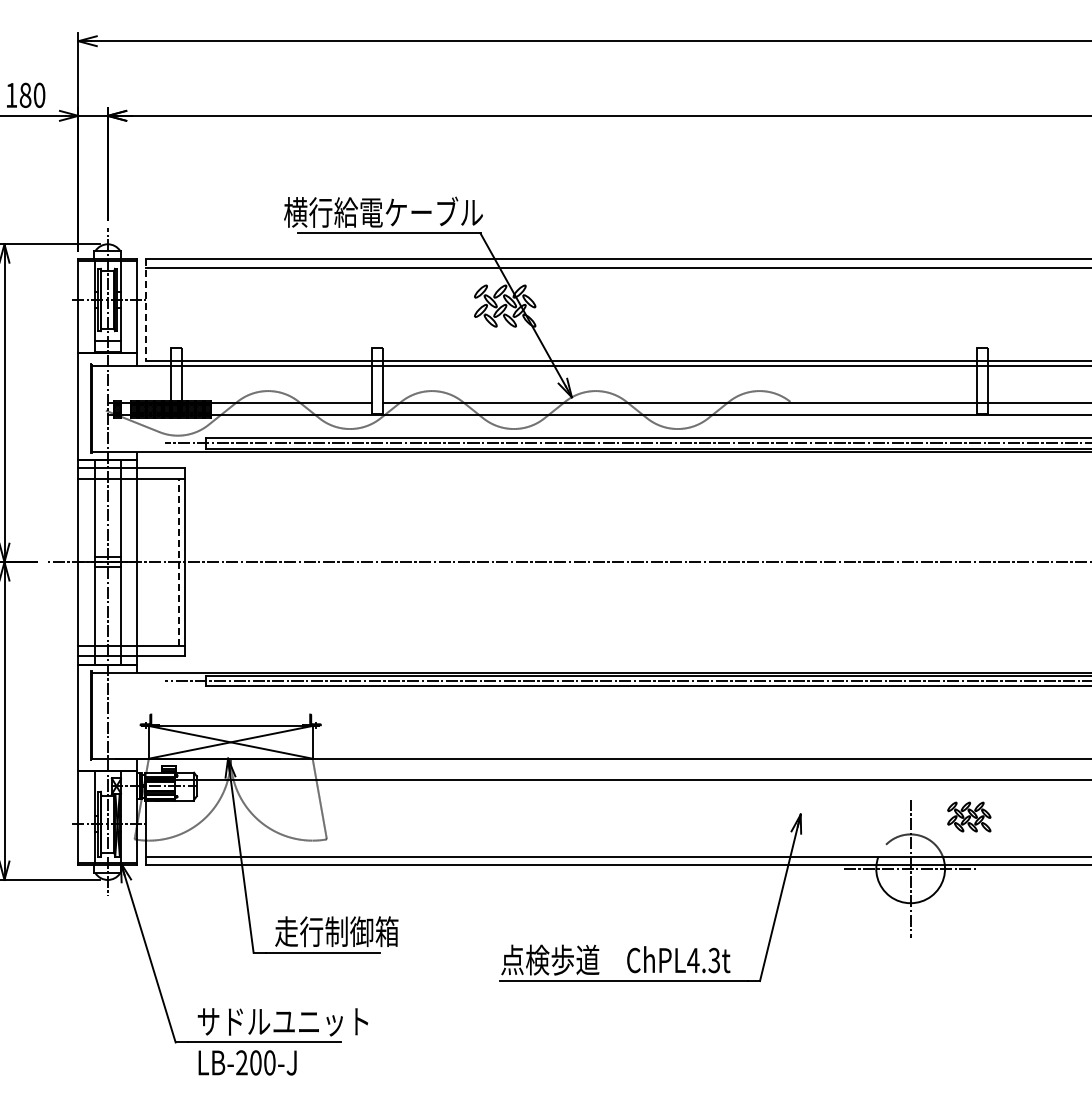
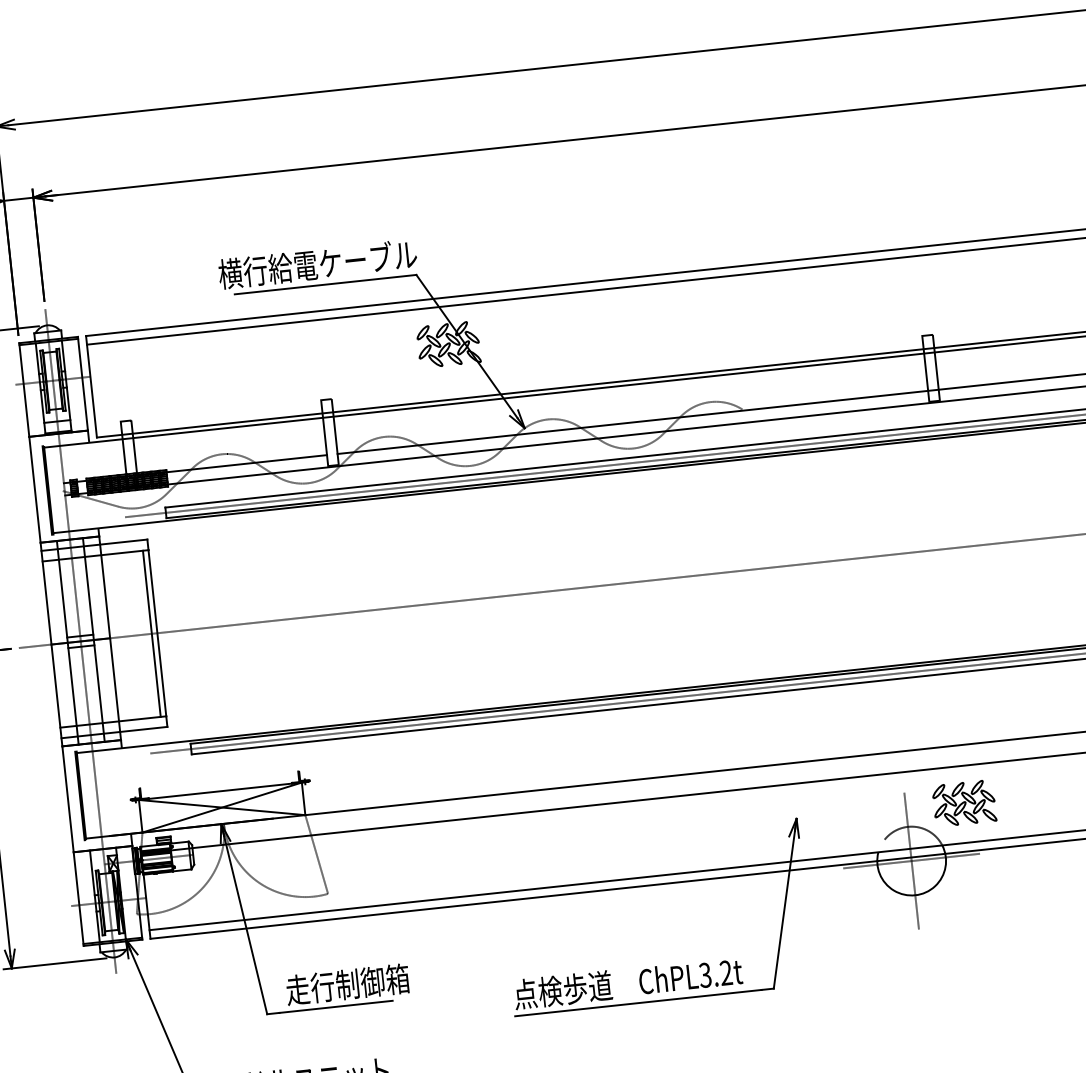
line: (145, 310) -> (91, 387), dashed -> solid
line: (179, 562) -> (152, 634), dashed -> solid
part: (969, 816) -> (964, 802), size x1.43
text: (703, 960) -> (715, 974), ChPL4.3t -> ChPL3.2t

